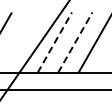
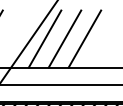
line: (55, 43) -> (45, 39), dashed -> solid
line: (74, 43) -> (64, 39), dashed -> solid

